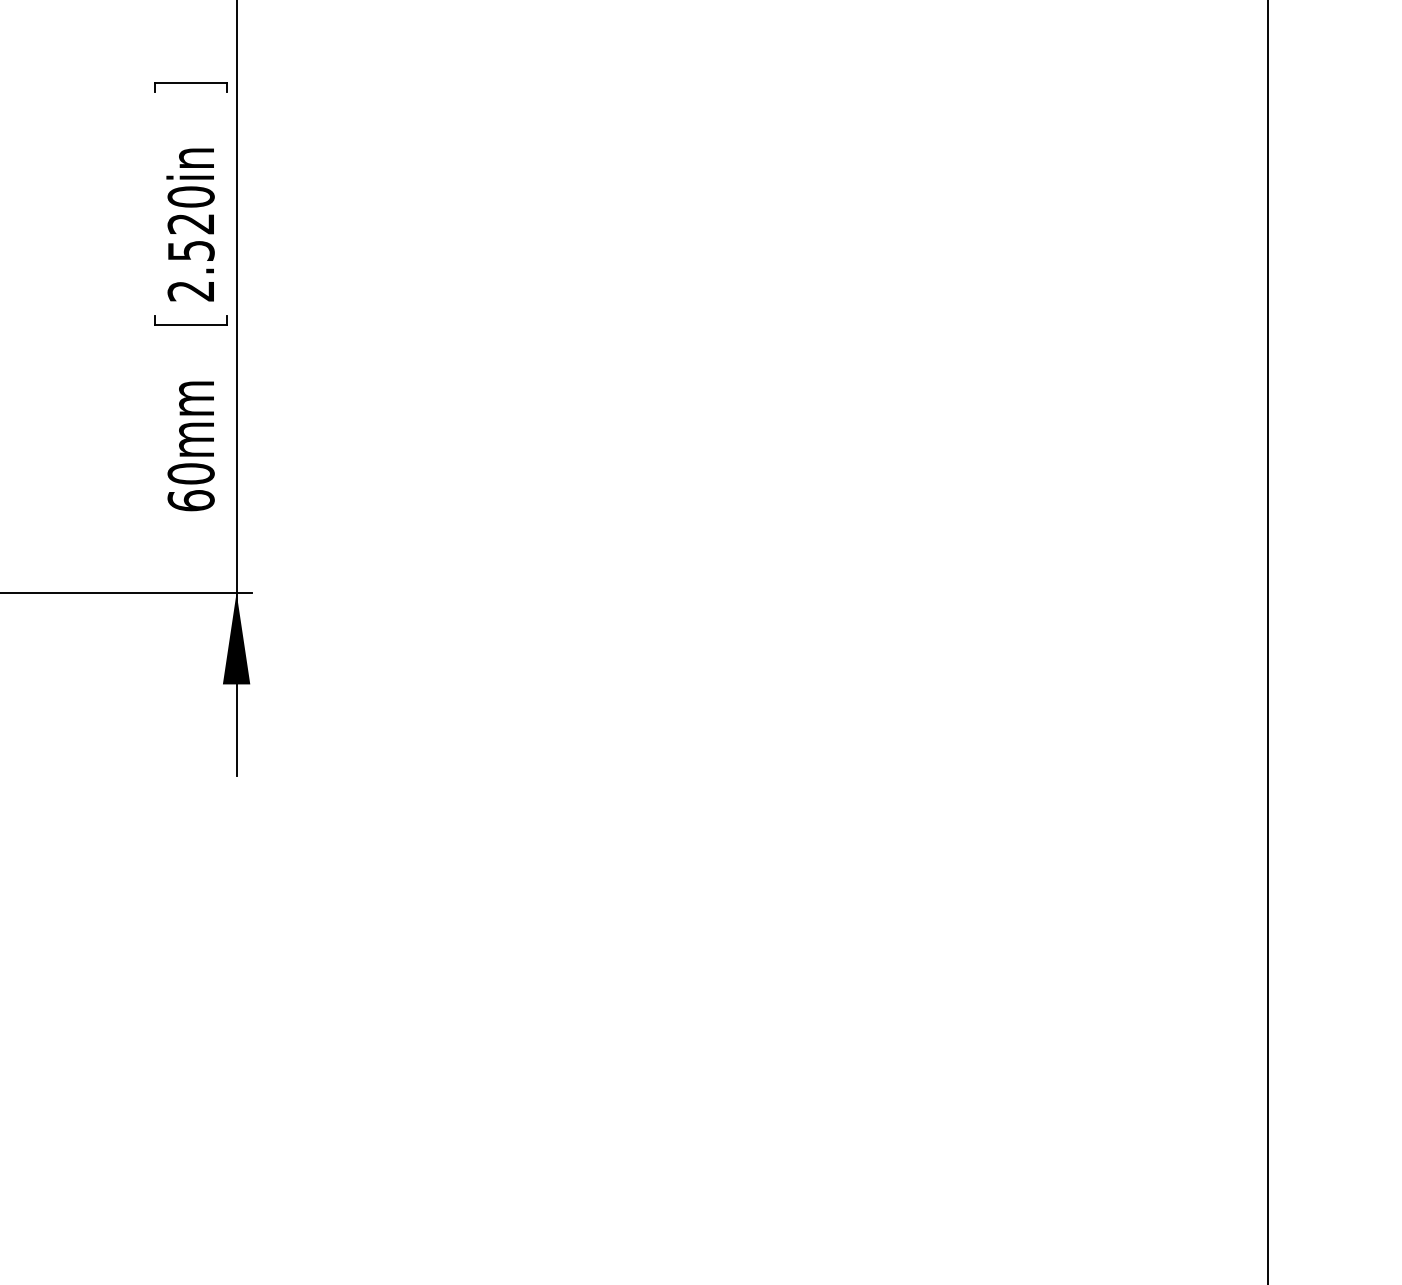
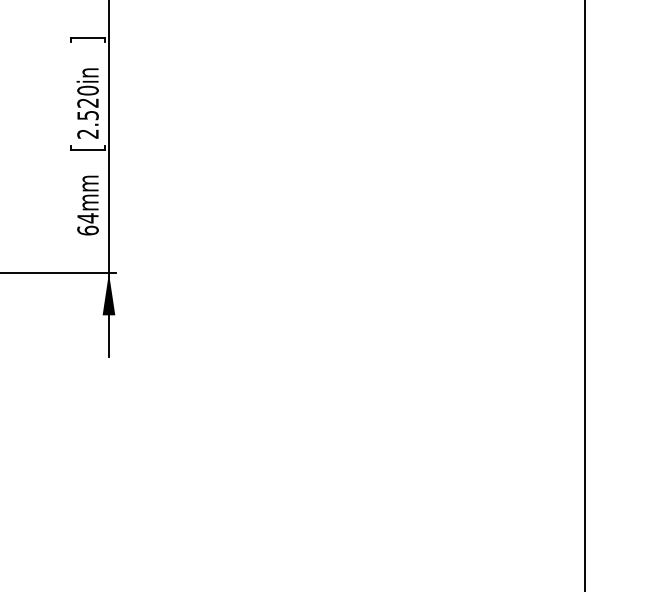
text: (190, 474) -> (87, 218), 60mm -> 64mm

